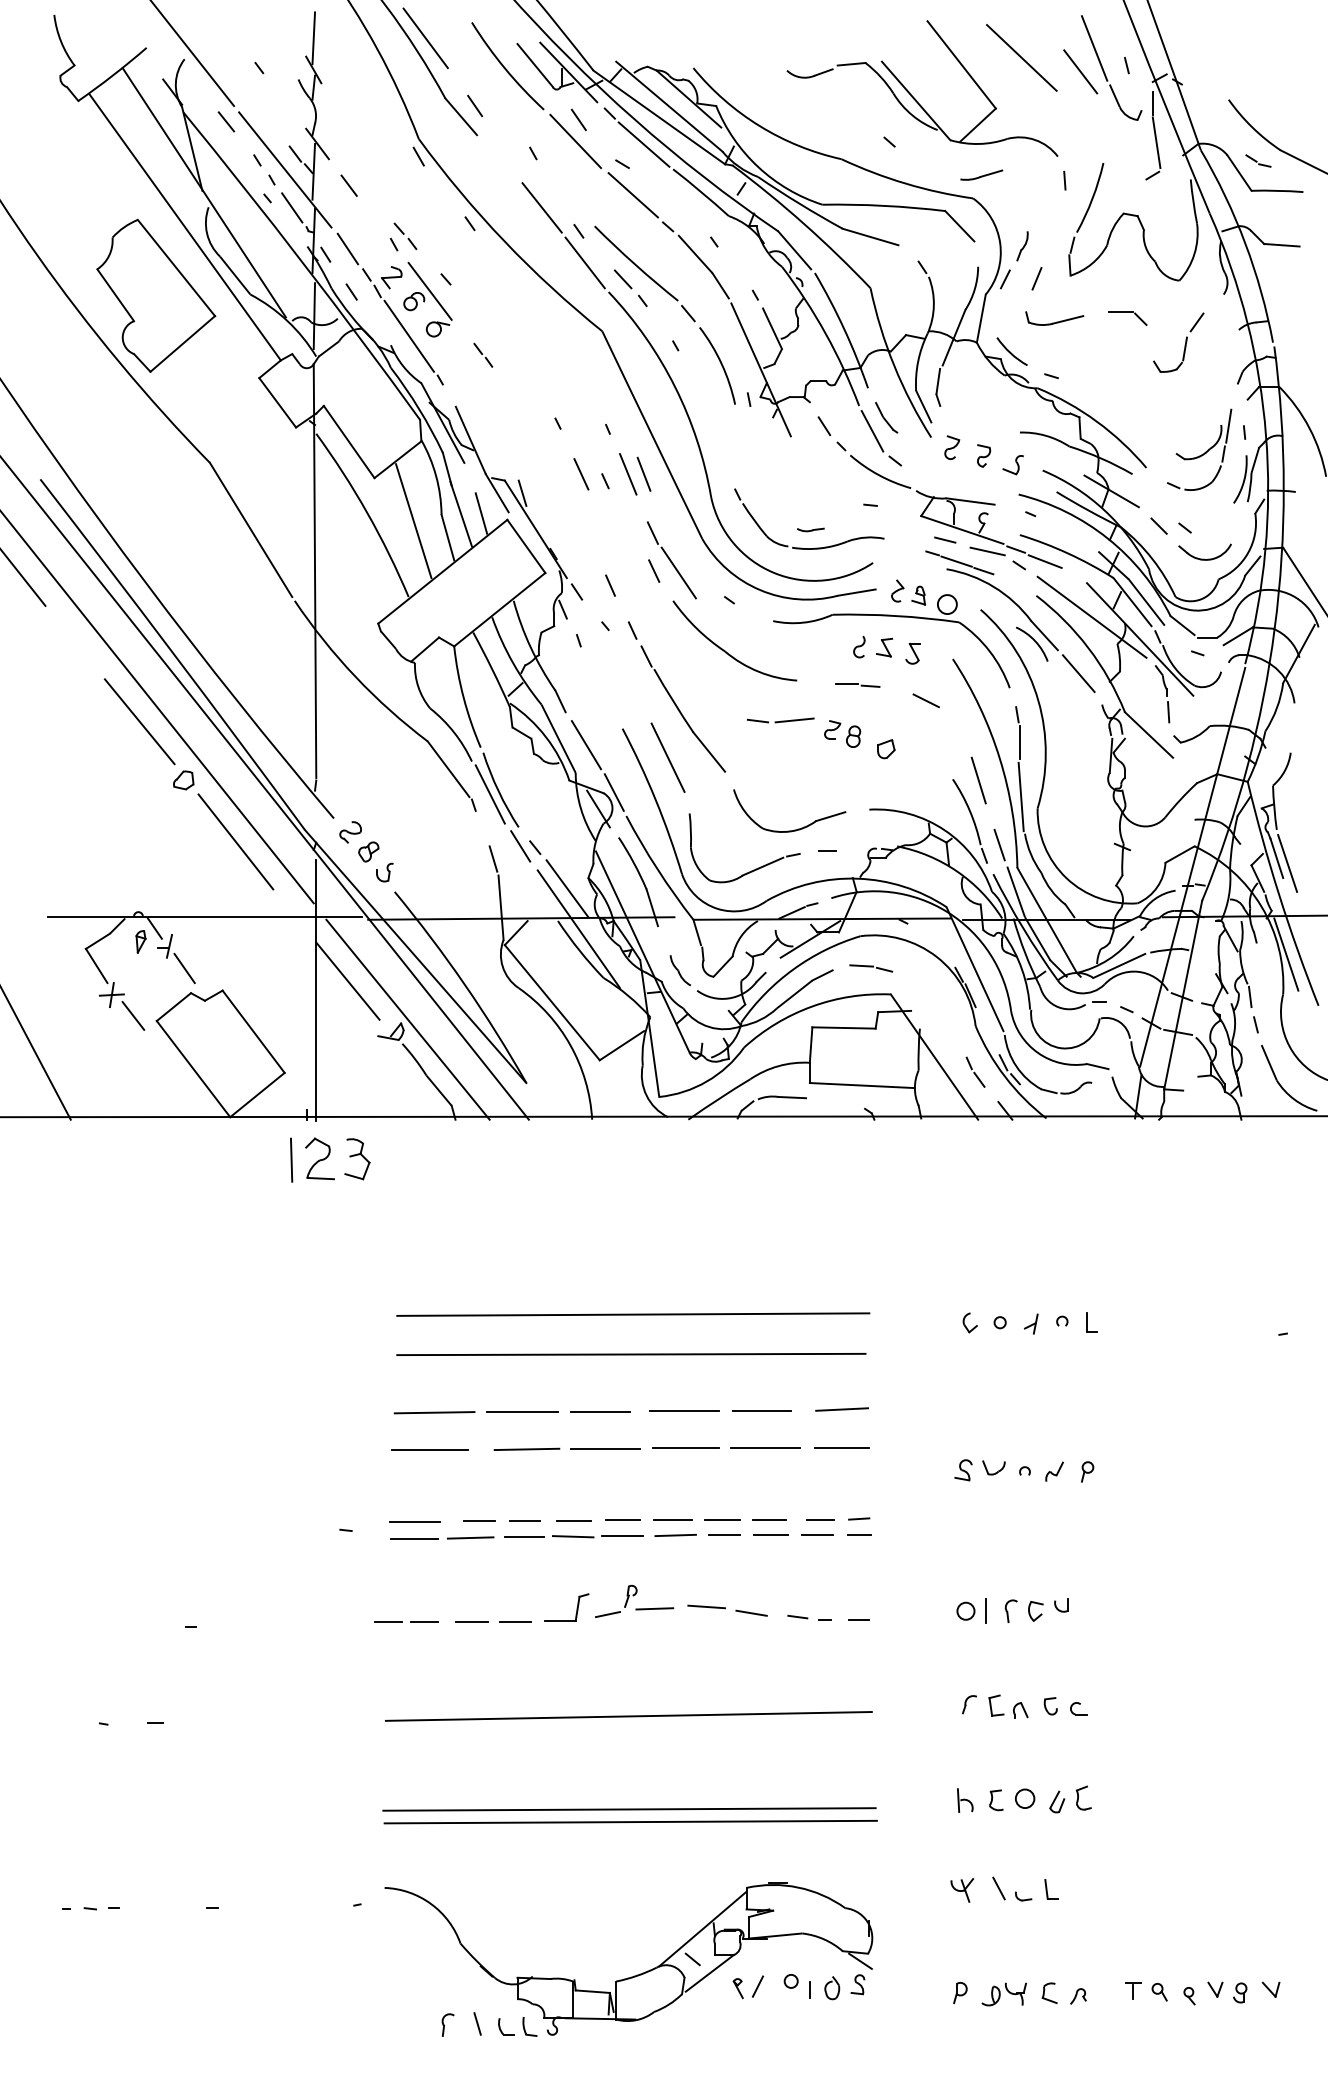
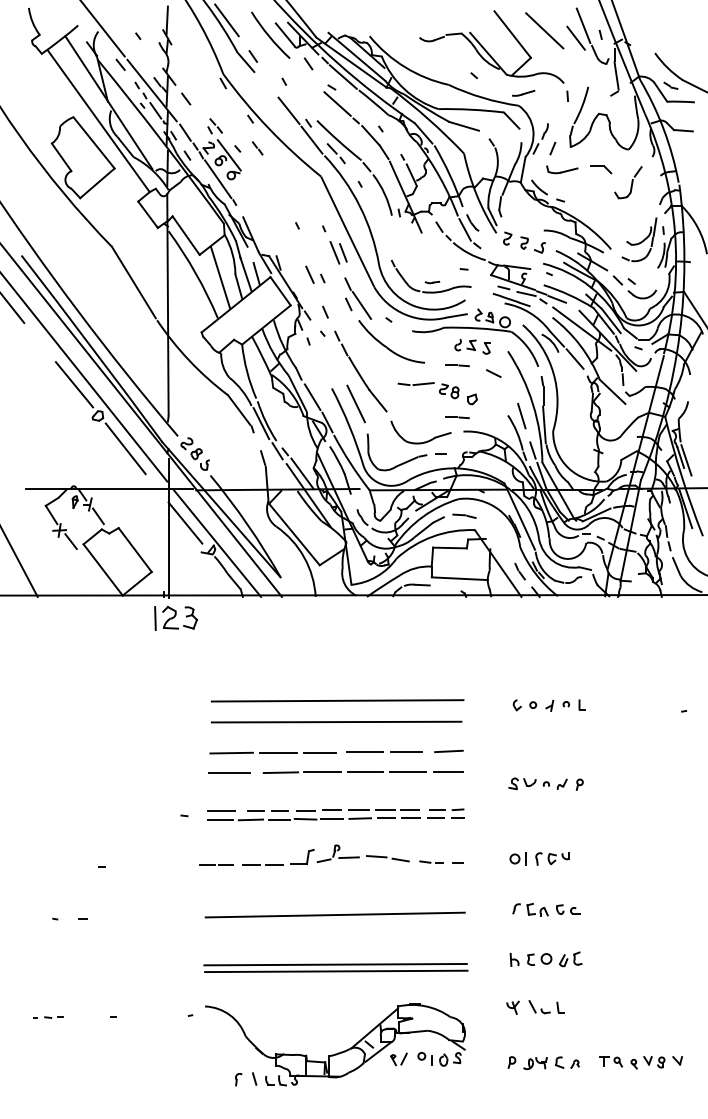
line: (574, 141) -> (306, 75), removed
line: (482, 355) -> (257, 148), moved
part: (591, 473) -> (315, 274), moved
line: (858, 783) -> (457, 417), added

